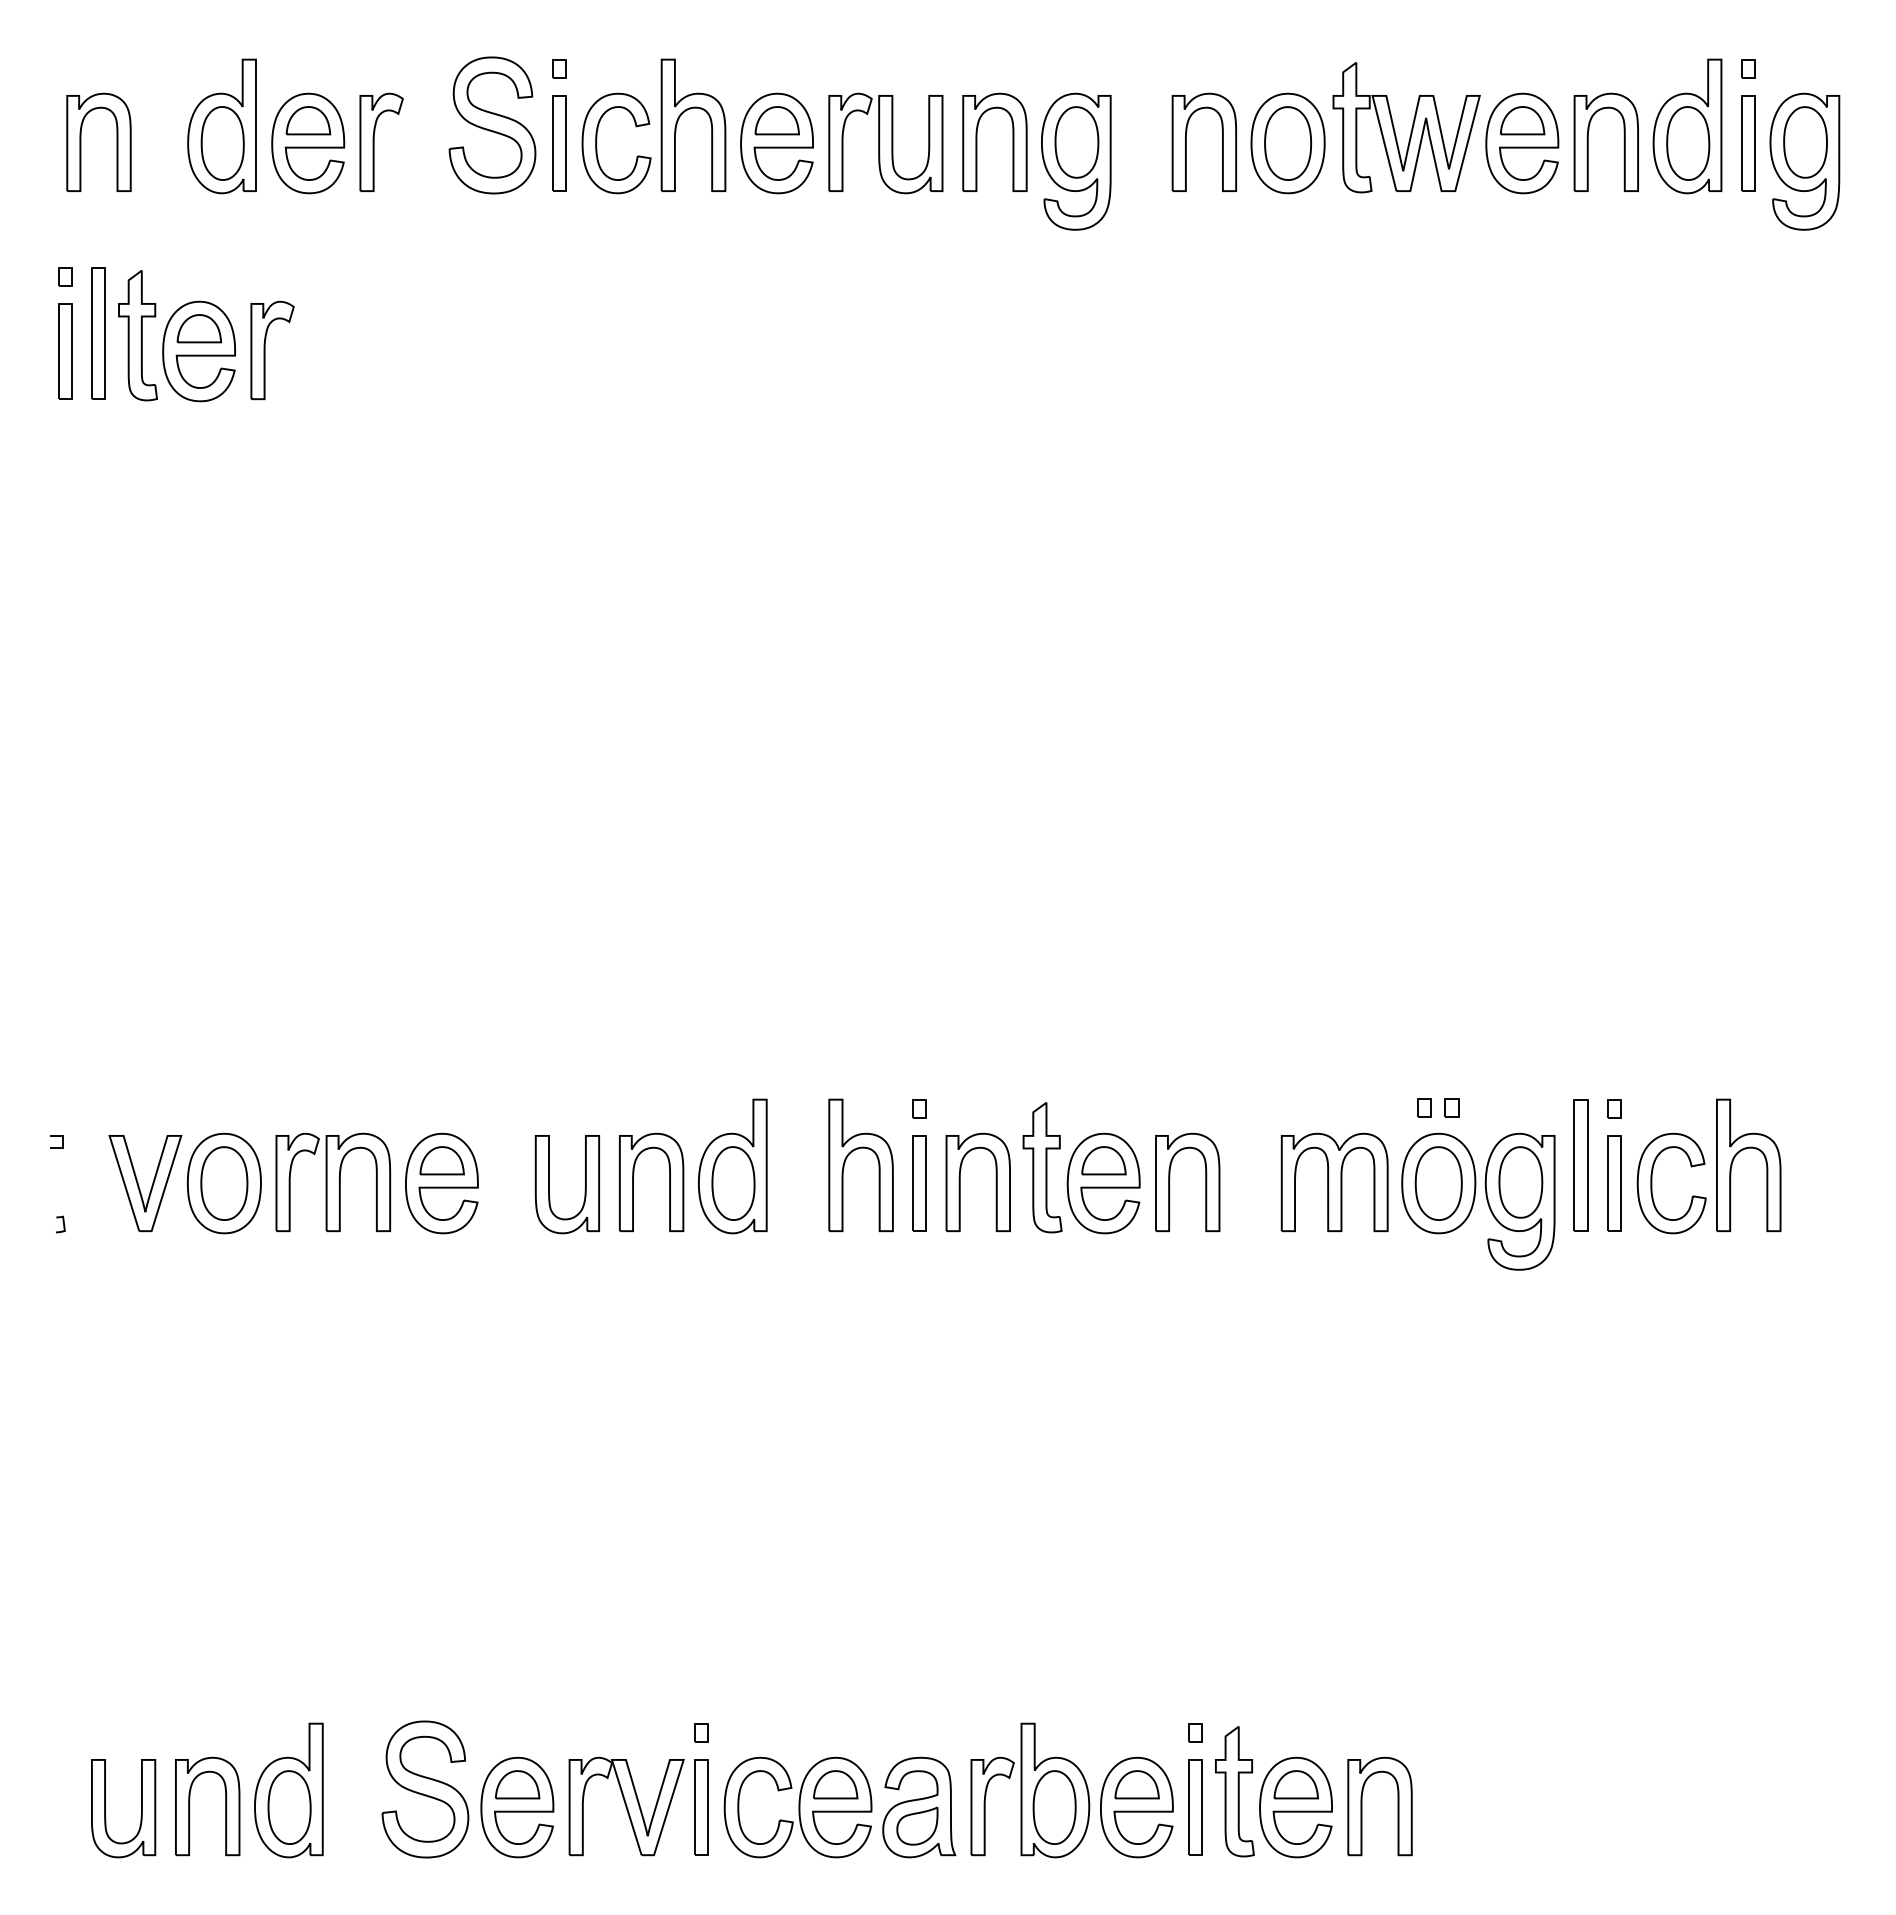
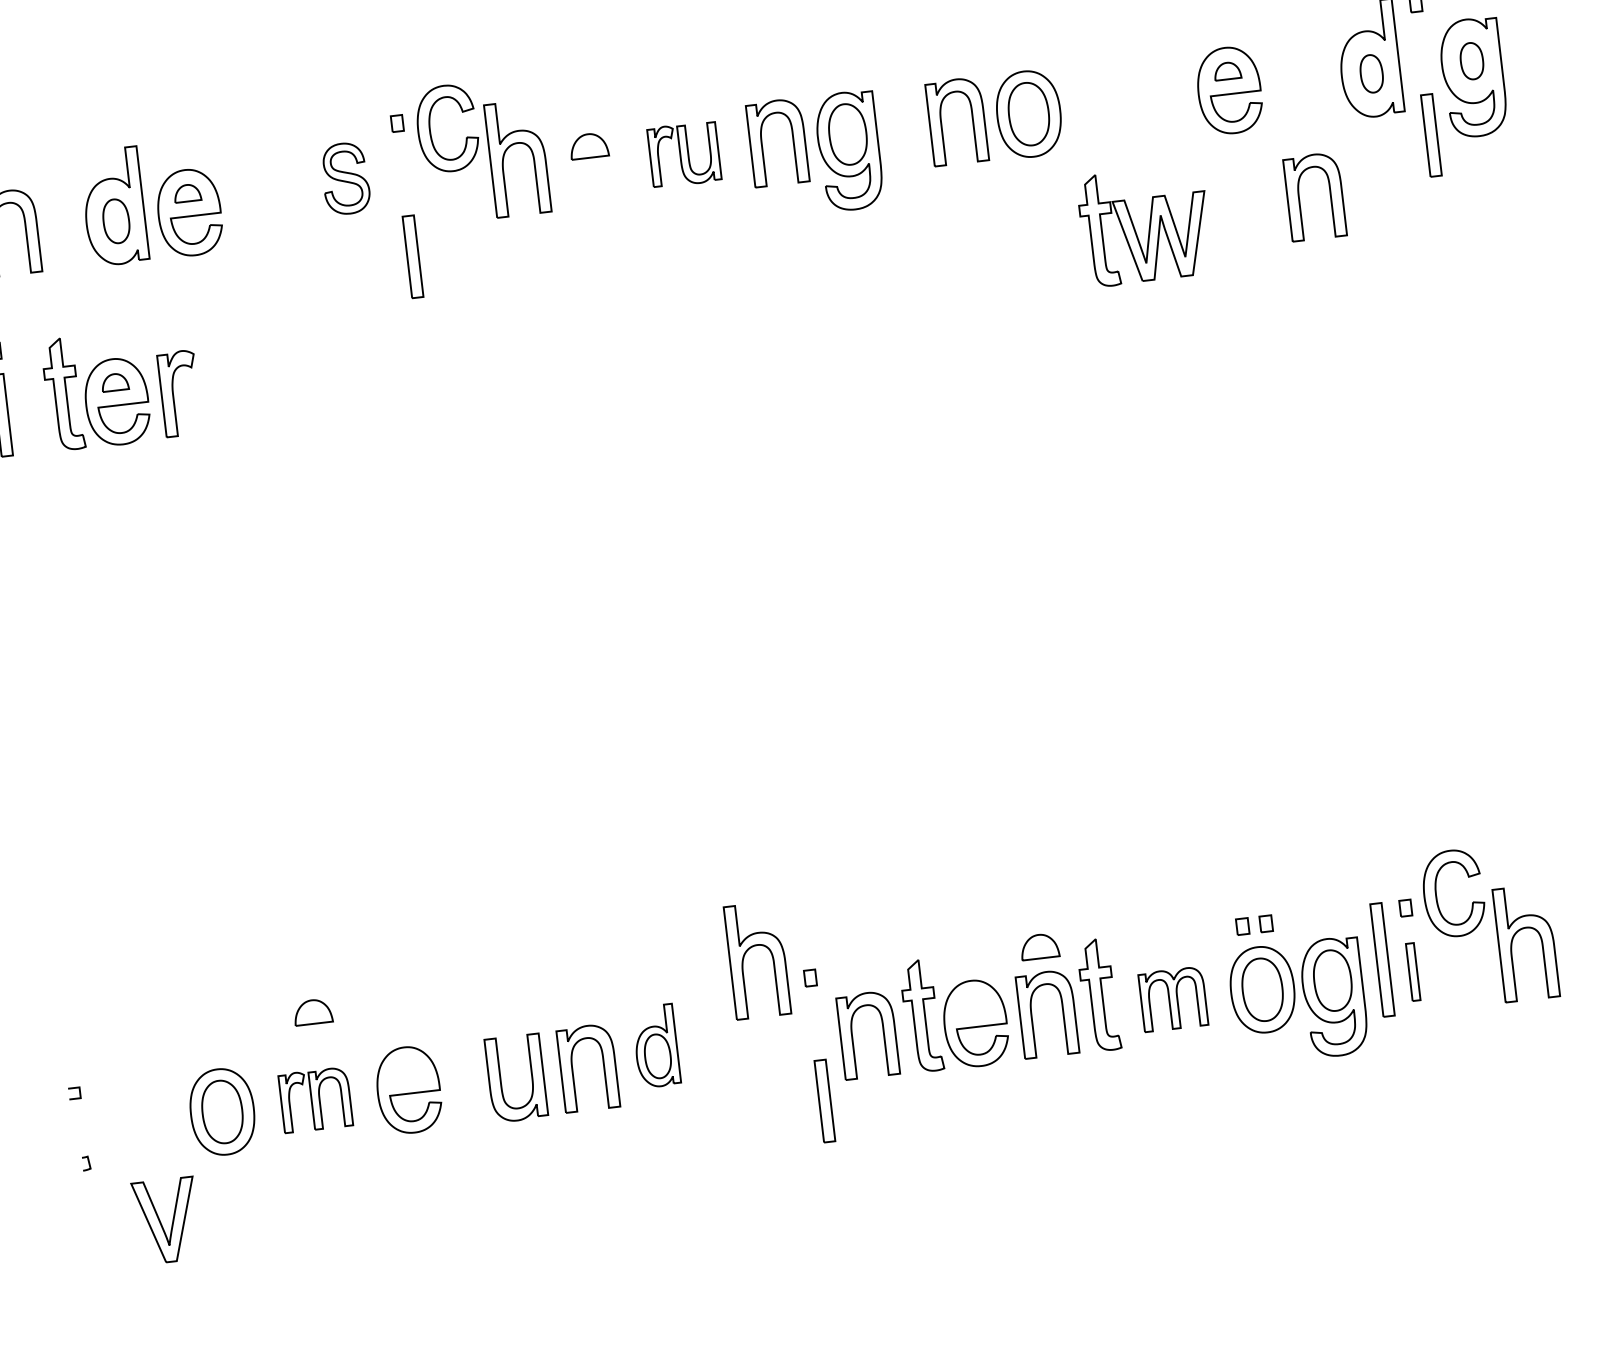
part: (308, 120) -> (187, 192), size x0.7
part: (1522, 120) -> (1227, 70), size x0.7
part: (492, 125) -> (345, 178), size x0.6
part: (1406, 127) -> (1144, 225), moved
part: (374, 141) -> (246, 204), removed
part: (1588, 141) -> (1299, 197), moved
part: (1805, 142) -> (1471, 61), size x0.6
part: (222, 143) -> (116, 221), size x0.7
part: (559, 143) -> (413, 256), moved
part: (776, 143) -> (590, 165), removed
part: (885, 143) -> (684, 154), size x0.7
part: (1688, 143) -> (1371, 73), size x0.6
part: (1748, 143) -> (1431, 135), moved
part: (597, 147) -> (431, 133), moved
part: (199, 328) -> (115, 382), size x0.7
part: (98, 333) -> (29, 396), removed
part: (849, 1155) -> (746, 953), moved
part: (441, 1160) -> (312, 1011), moved
part: (1103, 1160) -> (1039, 946), moved
part: (732, 1166) -> (655, 1046), size x0.7
part: (1249, 1167) -> (1098, 995), added
part: (333, 1182) -> (315, 1100), size x0.7
part: (1334, 1182) -> (1173, 999), size x0.7
part: (919, 1183) -> (824, 1101), moved
part: (1614, 1183) -> (1413, 972), size x0.7
part: (1652, 1183) -> (1437, 895), moved
part: (139, 1185) -> (161, 1223), moved

